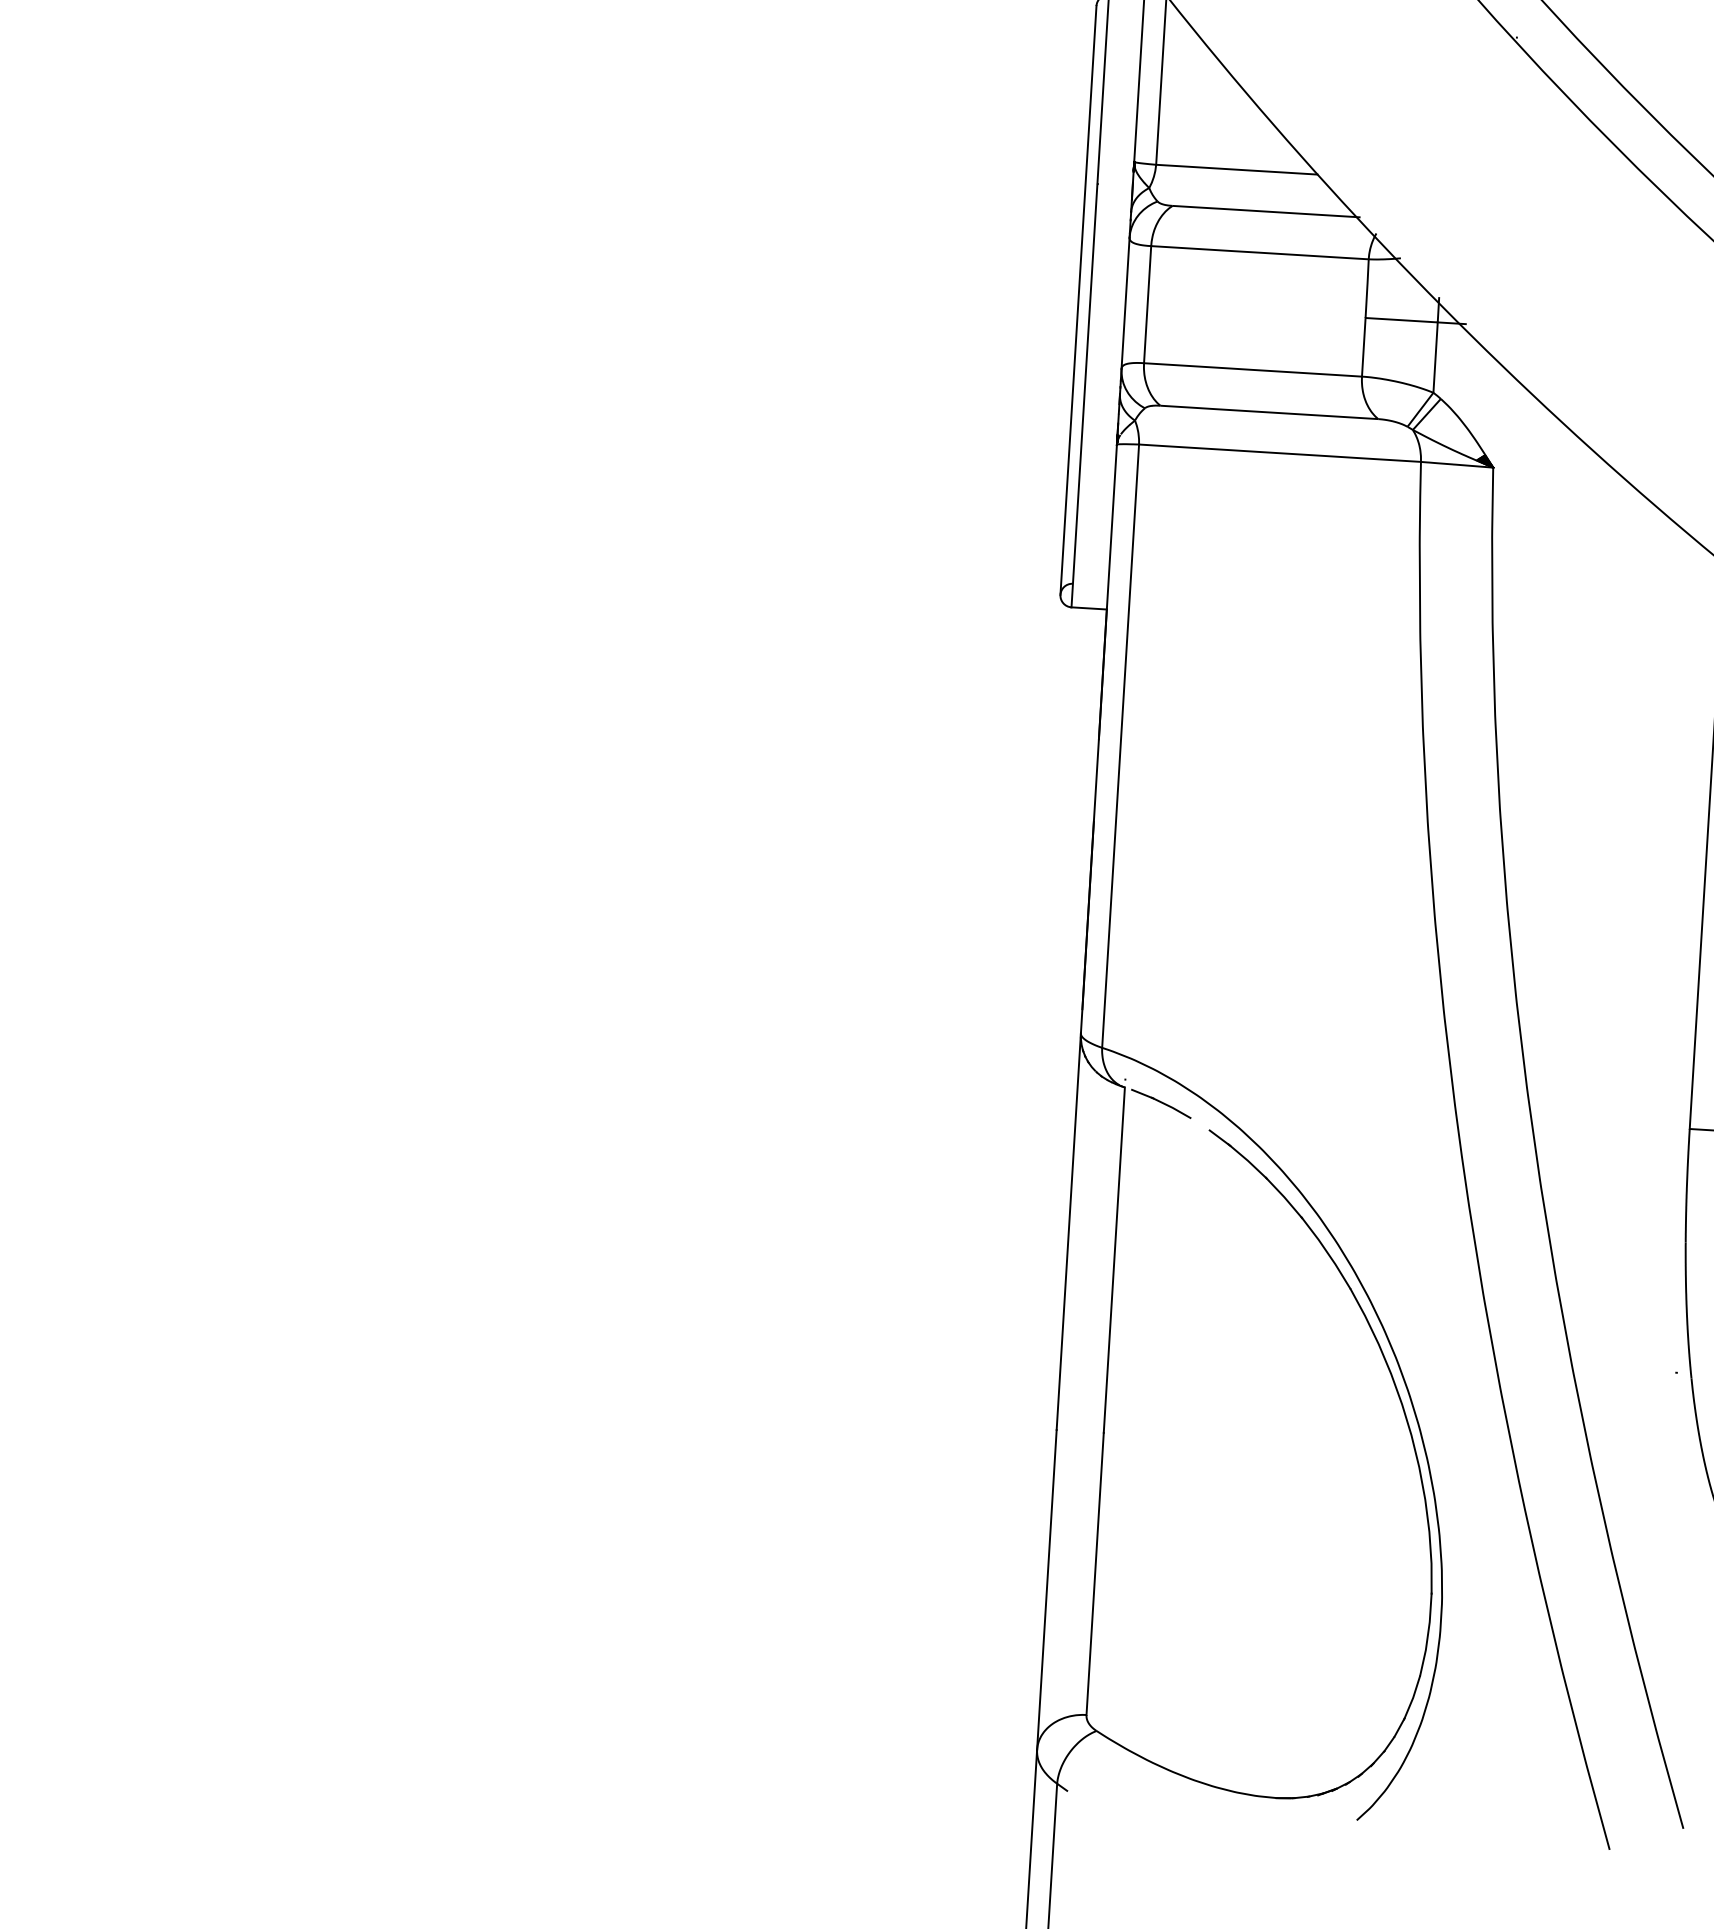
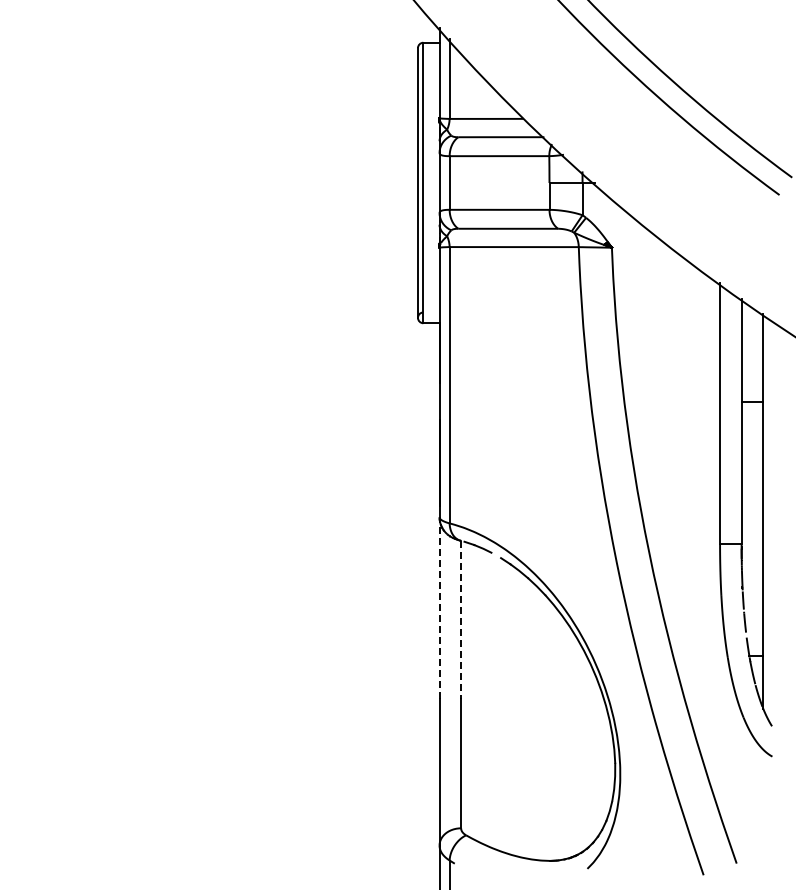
line: (1068, 1232) -> (439, 608), solid -> dashed
line: (1115, 1261) -> (461, 620), solid -> dashed

